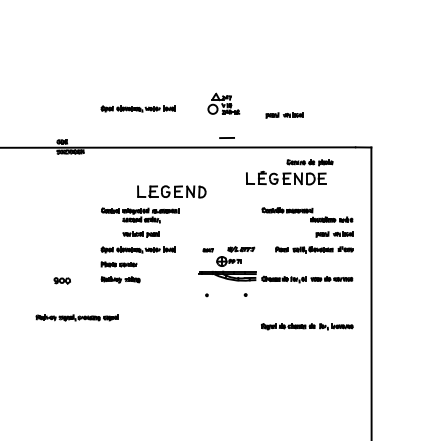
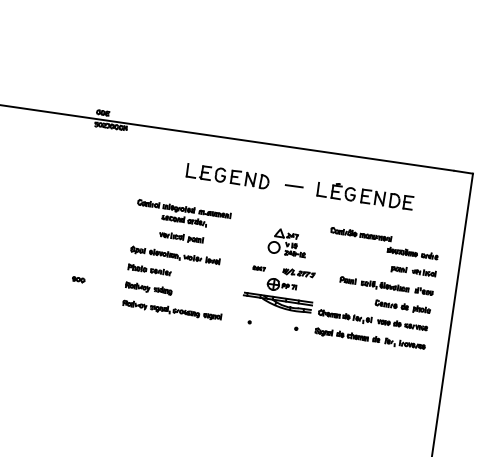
part: (223, 103) -> (287, 242), moved
part: (137, 108) -> (199, 85), removed
part: (284, 115) -> (374, 120), removed
line: (226, 137) -> (293, 185), moved
part: (309, 162) -> (402, 306), moved
part: (171, 191) -> (227, 175), moved
part: (62, 280) -> (78, 279), size x0.62
part: (76, 317) -> (171, 309), moved
part: (307, 326) -> (370, 338), moved

